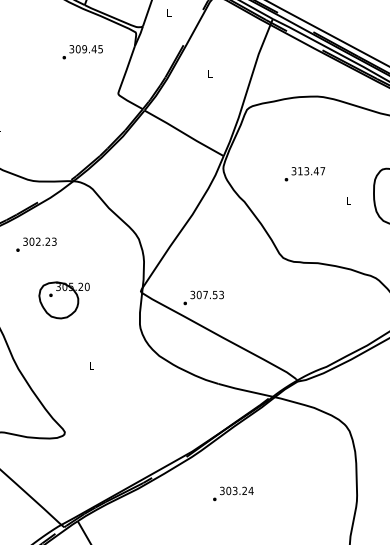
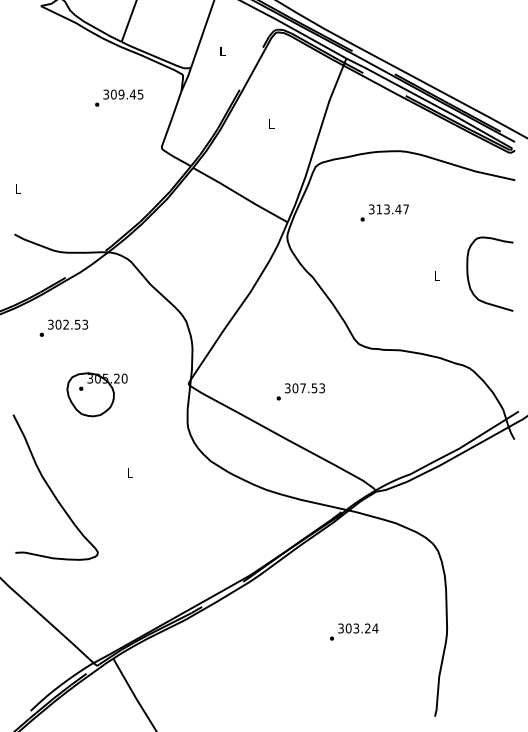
text: (304, 173) -> (384, 212), moved
text: (47, 241) -> (77, 324), 302.23 -> 302.53
text: (203, 297) -> (300, 391), moved
text: (233, 493) -> (354, 631), moved

